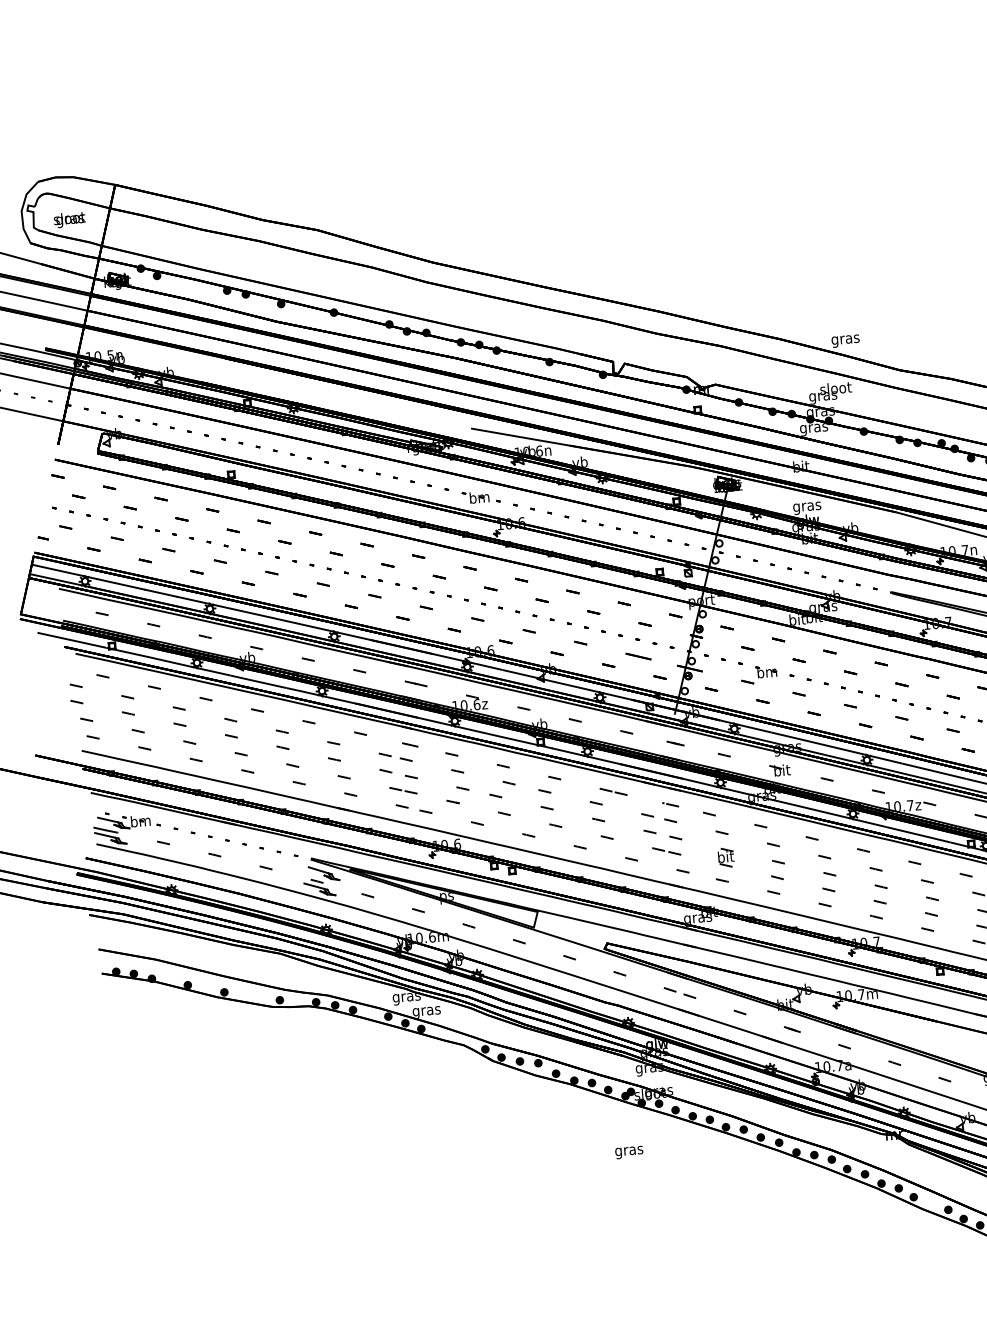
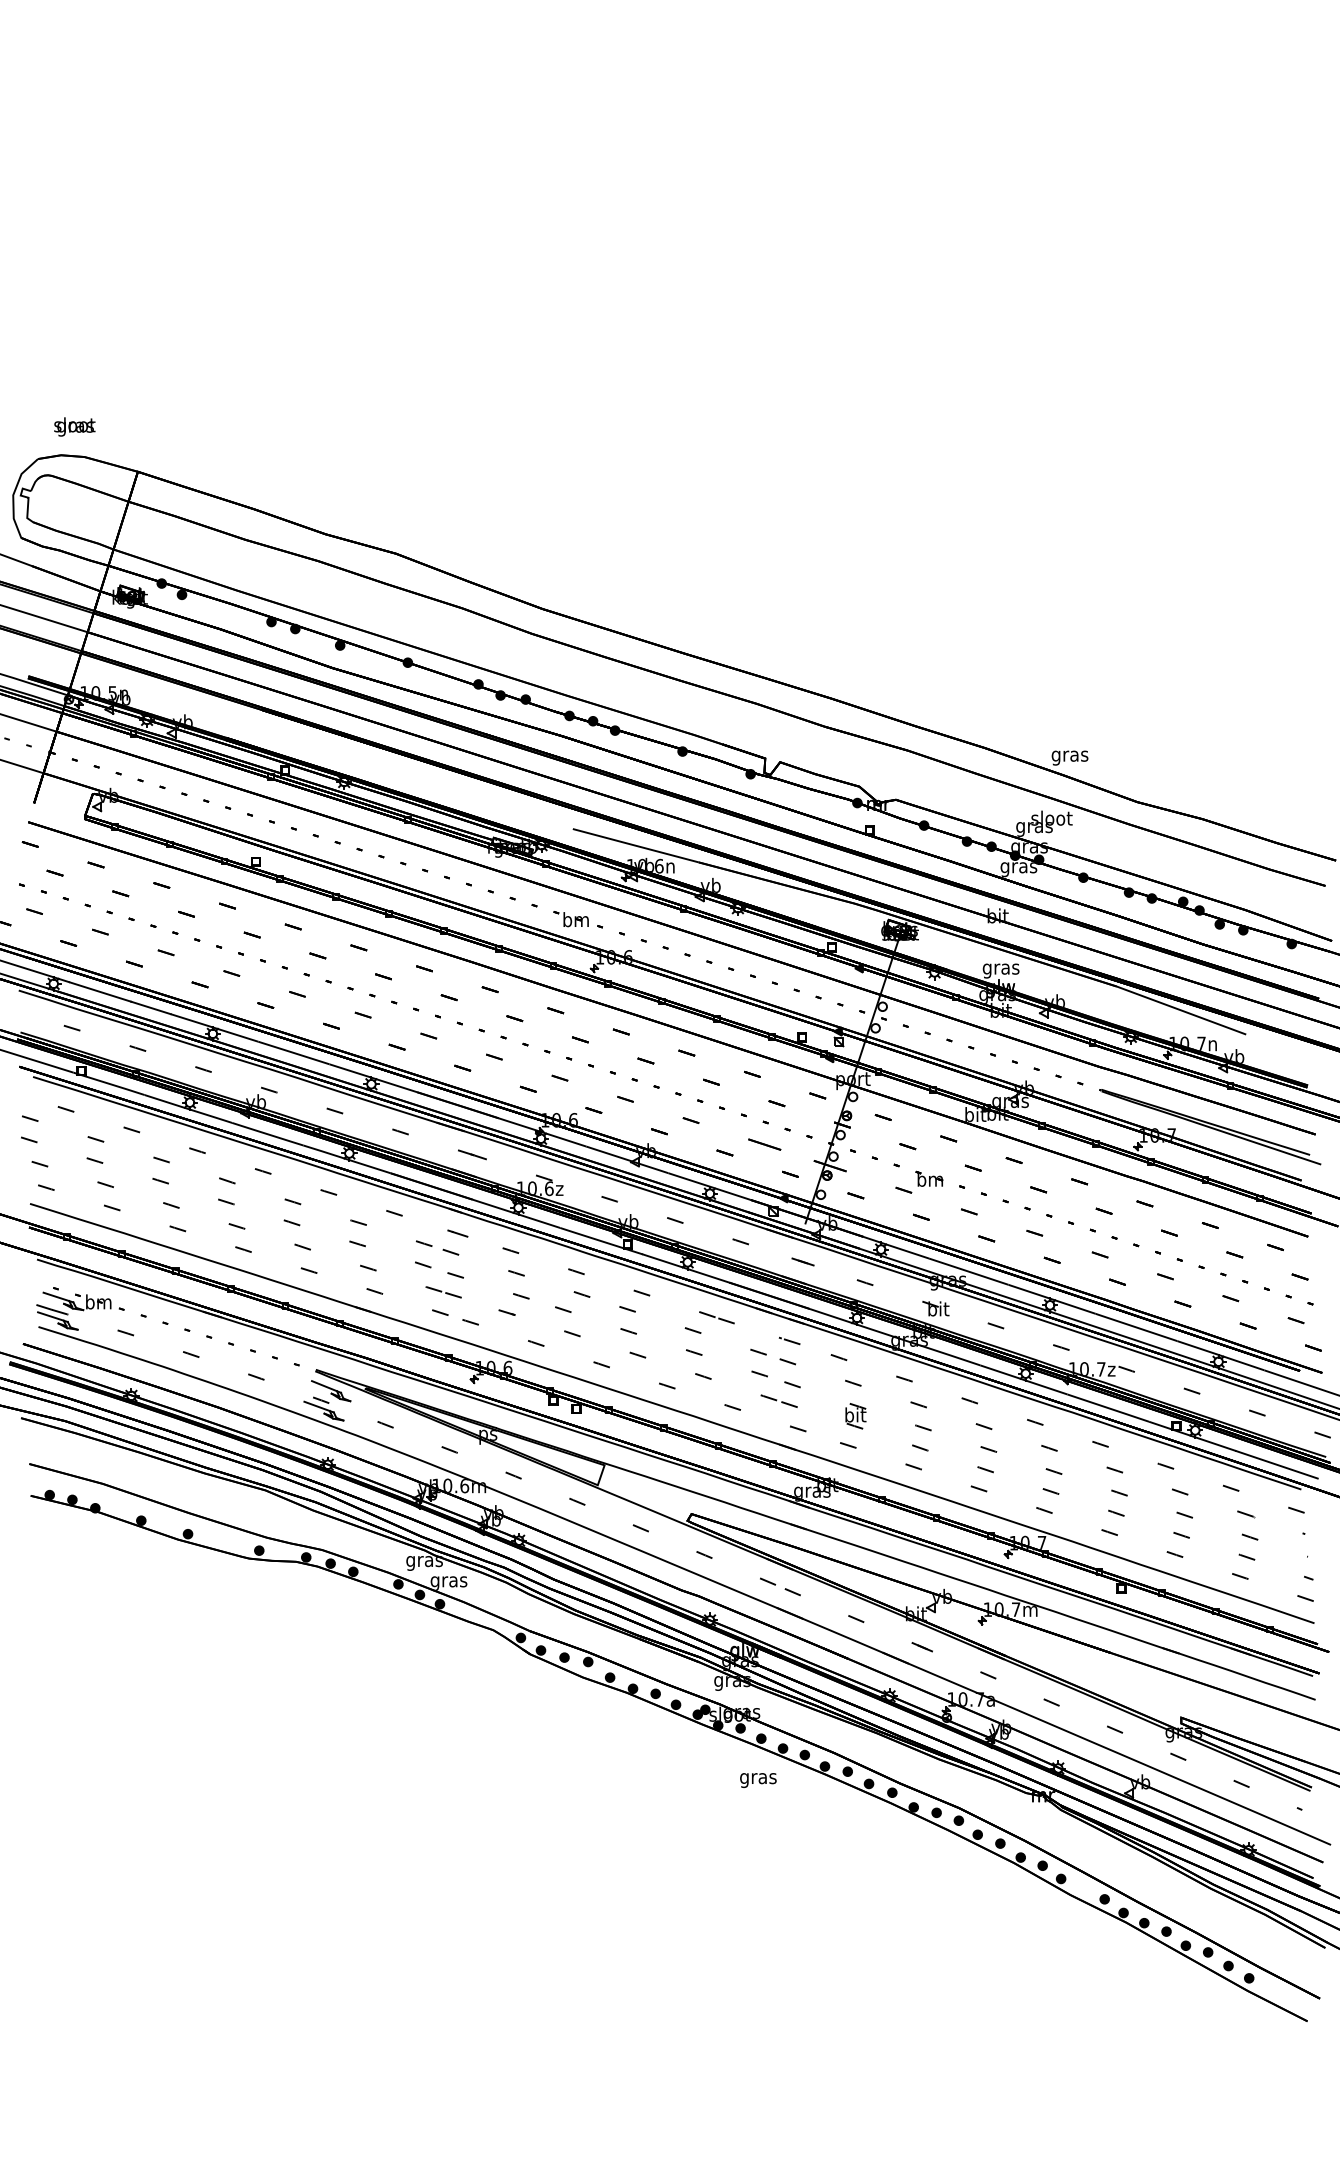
text: (69, 219) -> (74, 426), moved
text: (629, 1152) -> (758, 1780), moved

